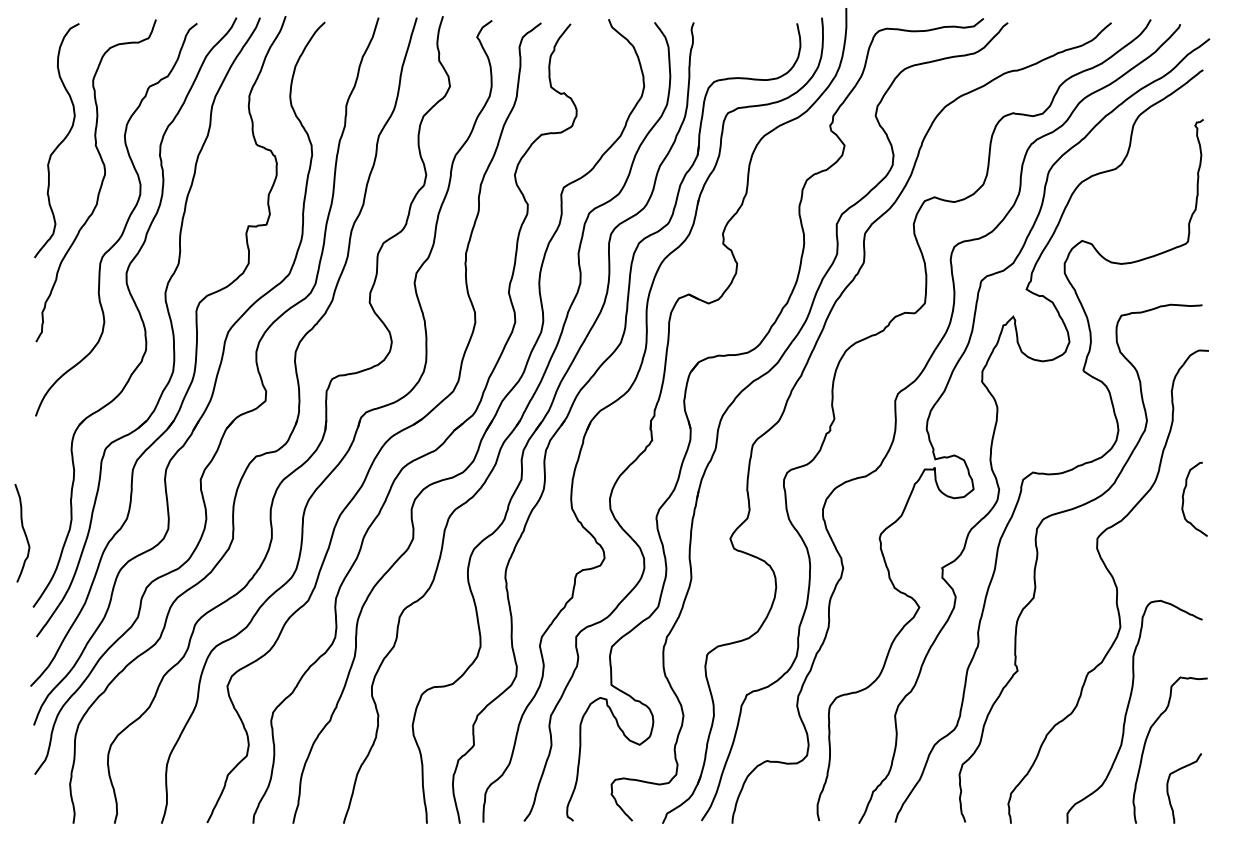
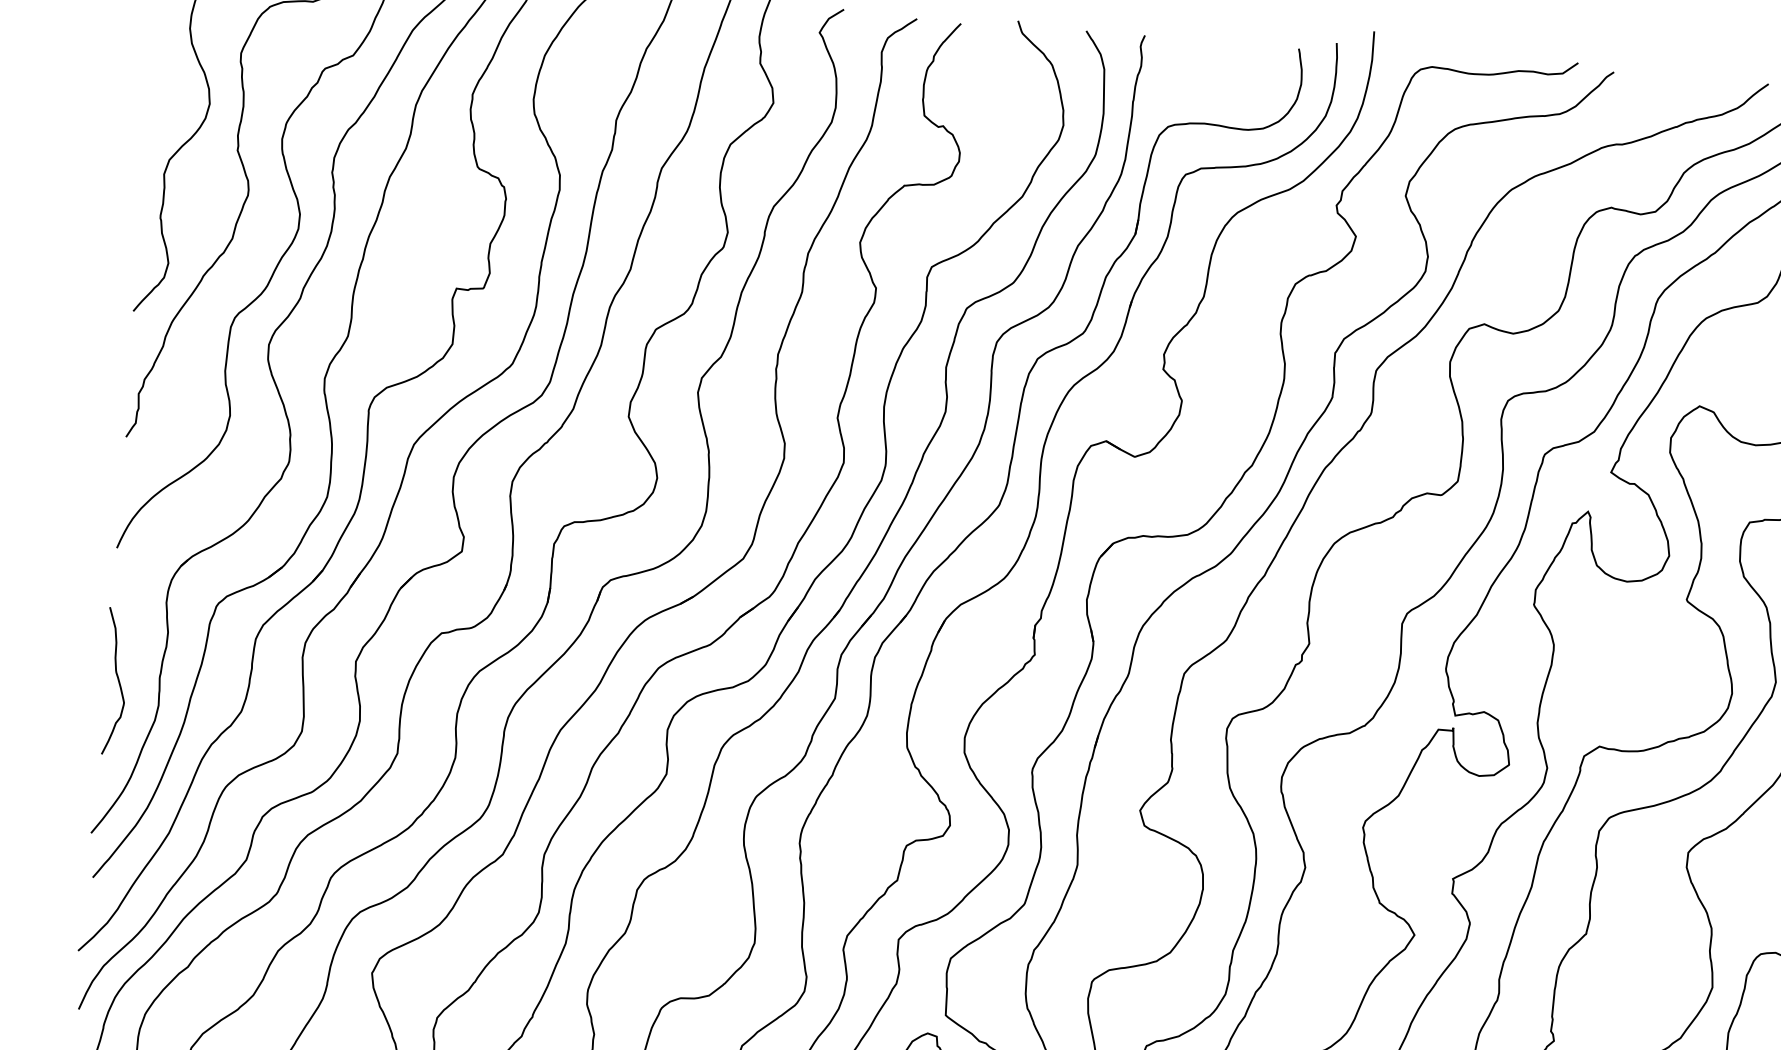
curve: (23, 532) -> (116, 680), moved

